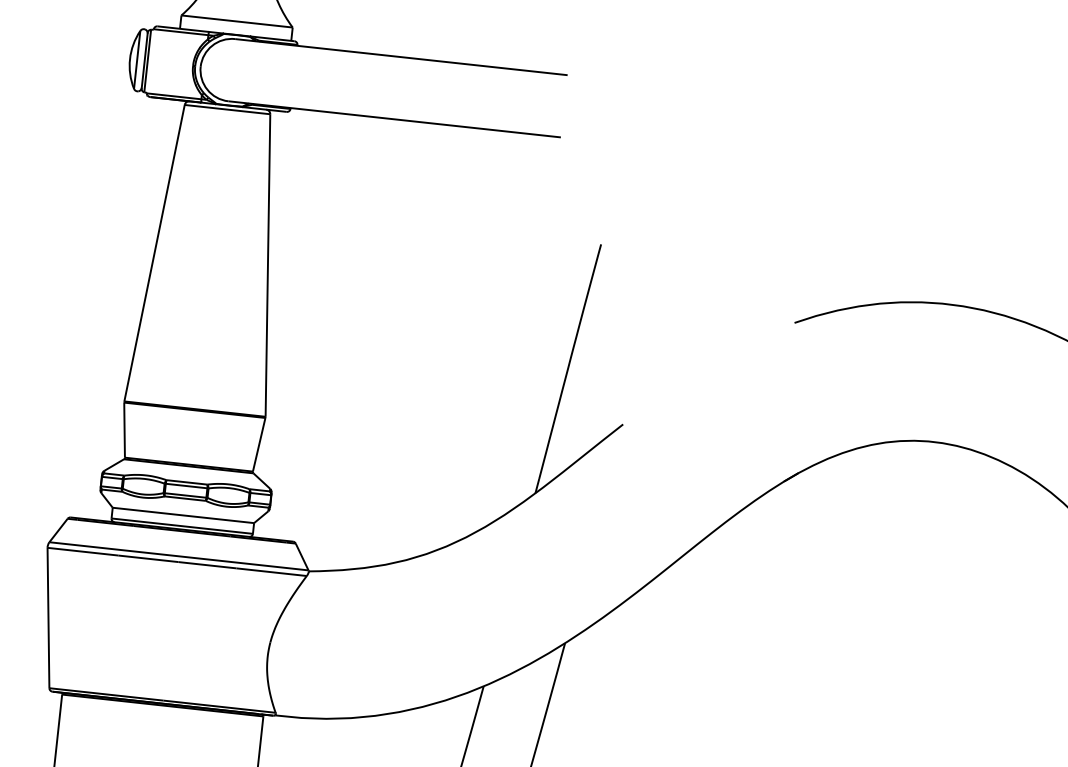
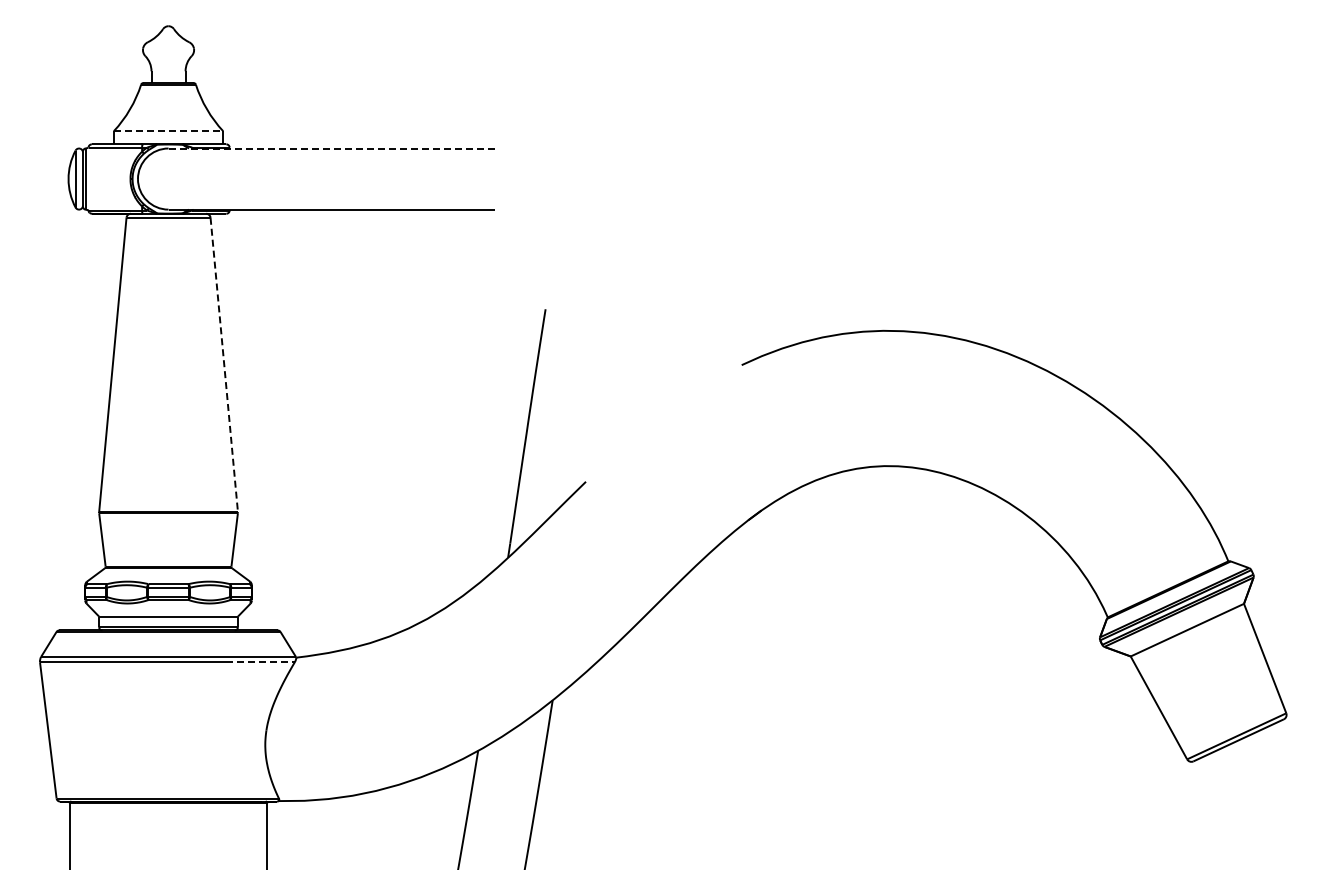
line: (237, 21) -> (168, 131), solid -> dashed
line: (402, 57) -> (332, 148), solid -> dashed
line: (268, 265) -> (224, 364), solid -> dashed
line: (271, 572) -> (260, 662), solid -> dashed

